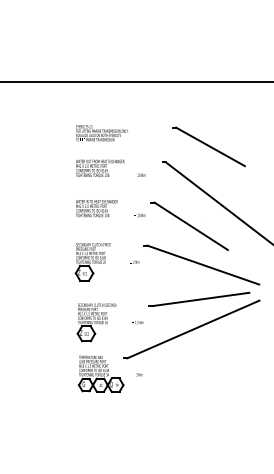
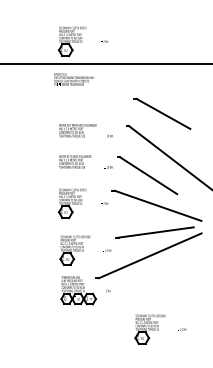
part: (107, 53) -> (83, 41), added
text: (102, 133) -> (74, 79), moved
part: (206, 424) -> (160, 329), added

